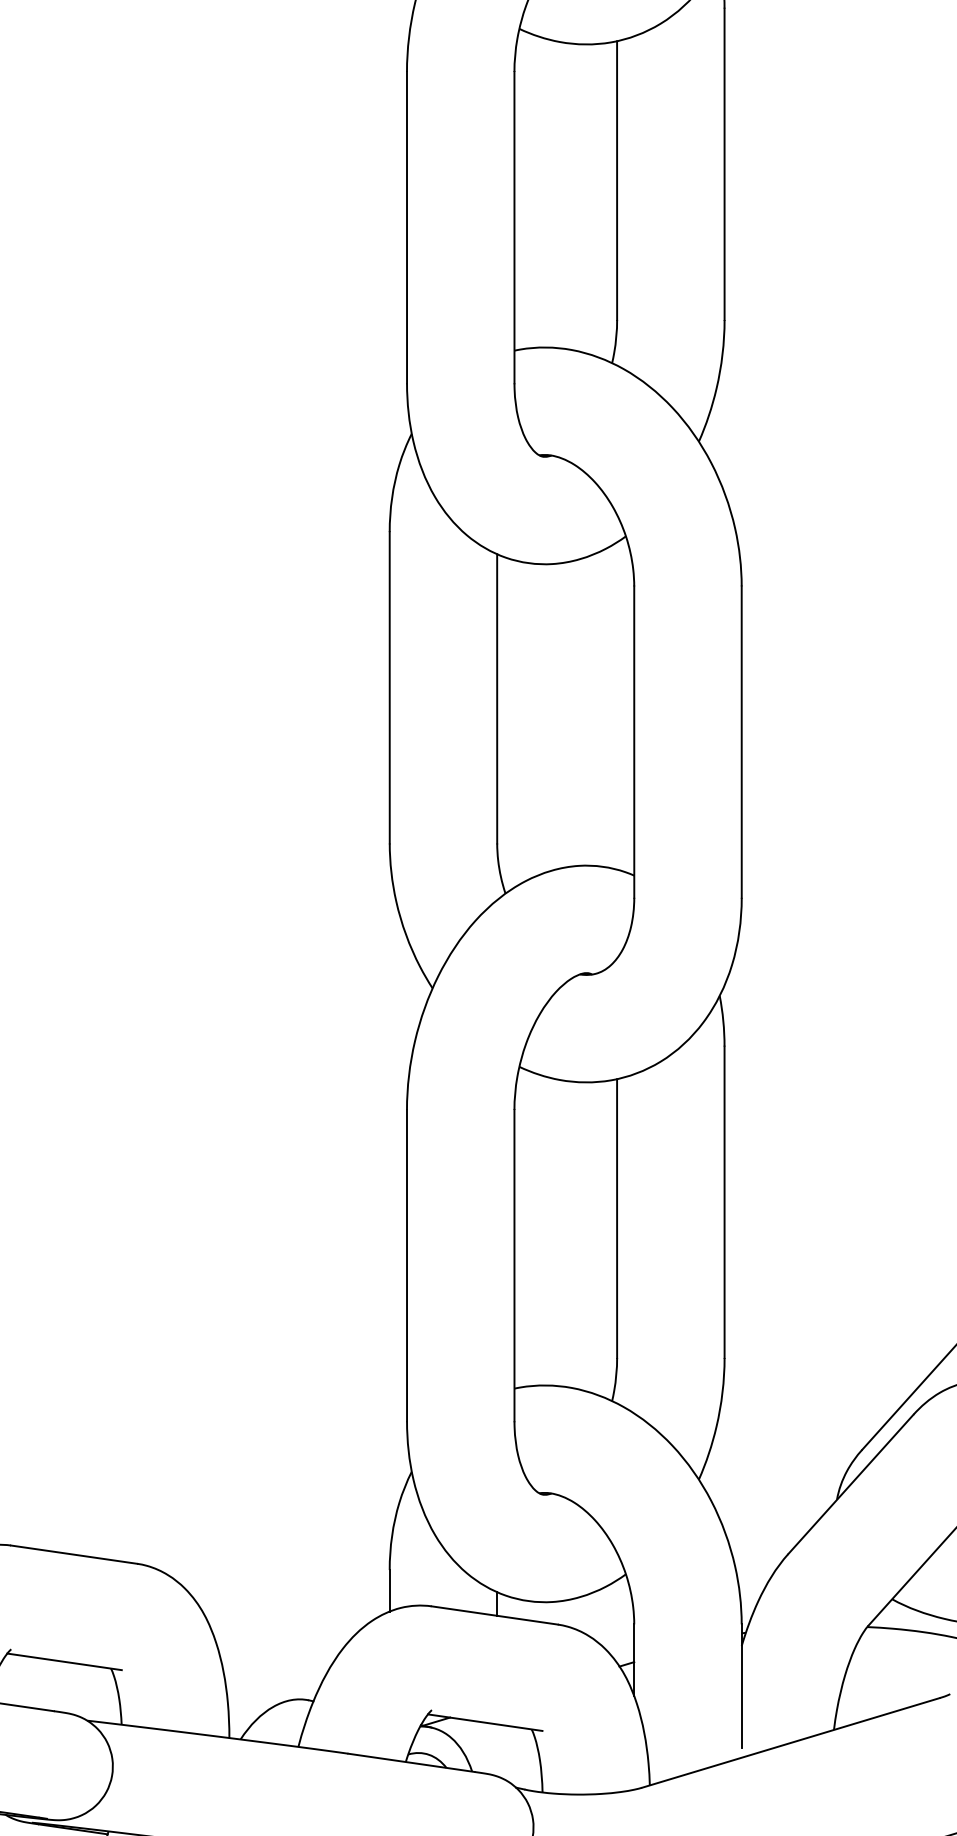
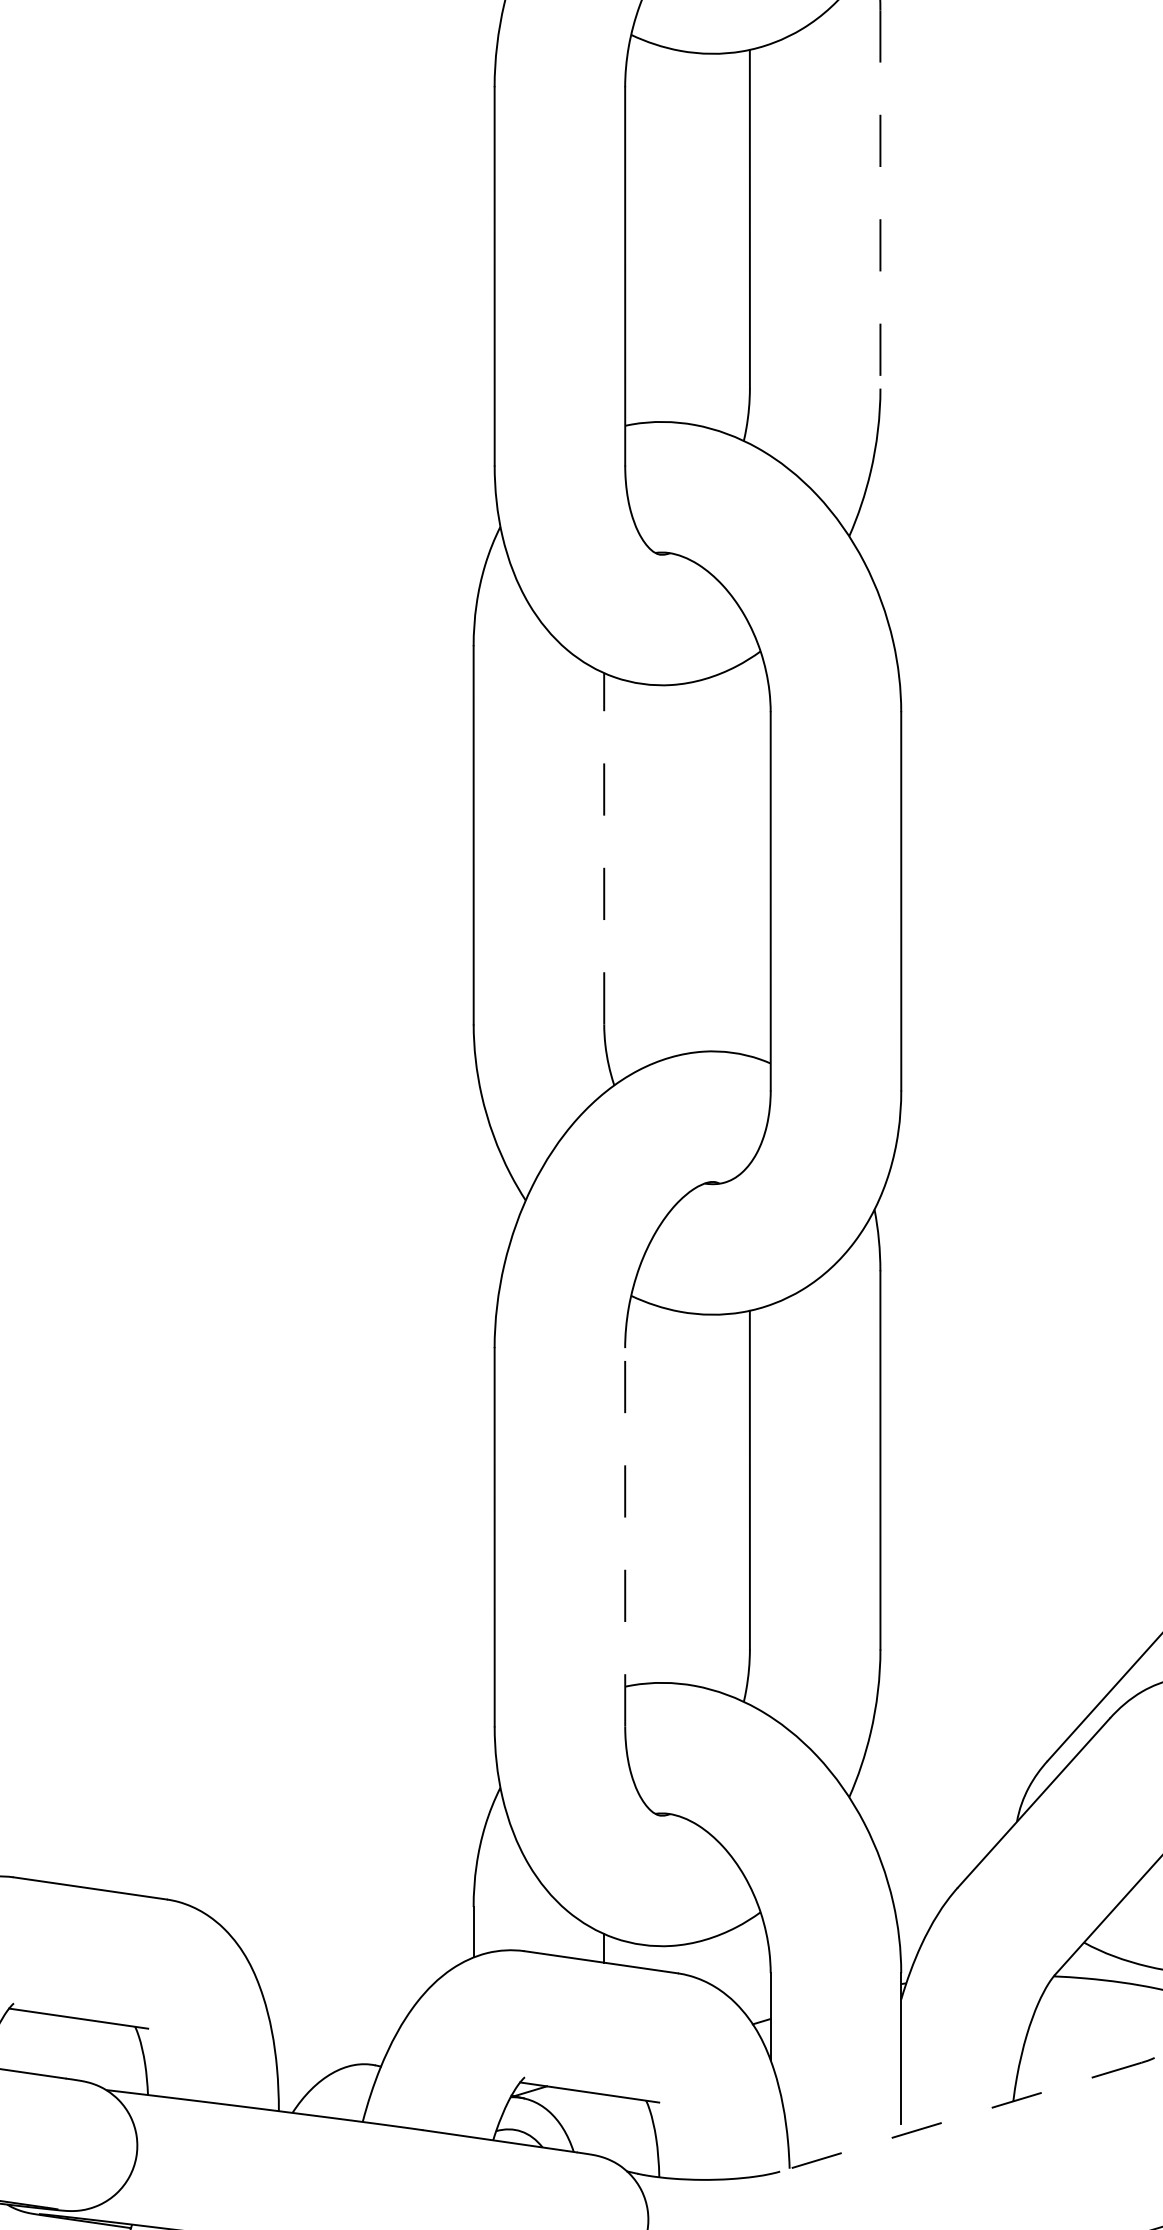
line: (724, 164) -> (880, 199), solid -> dashed
line: (497, 698) -> (604, 848), solid -> dashed
line: (514, 1265) -> (625, 1537), solid -> dashed
line: (790, 1743) -> (960, 2117), solid -> dashed

